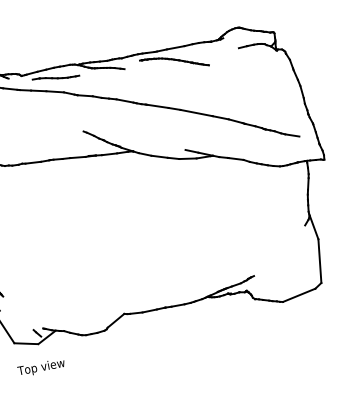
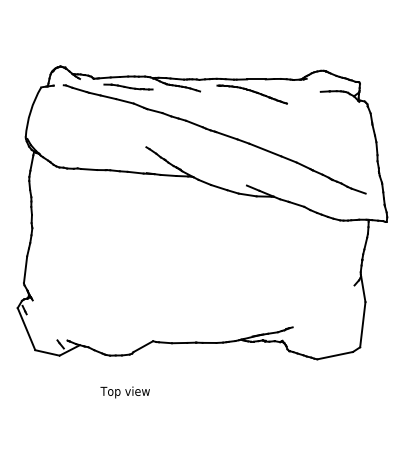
text: (40, 368) -> (124, 392), moved

